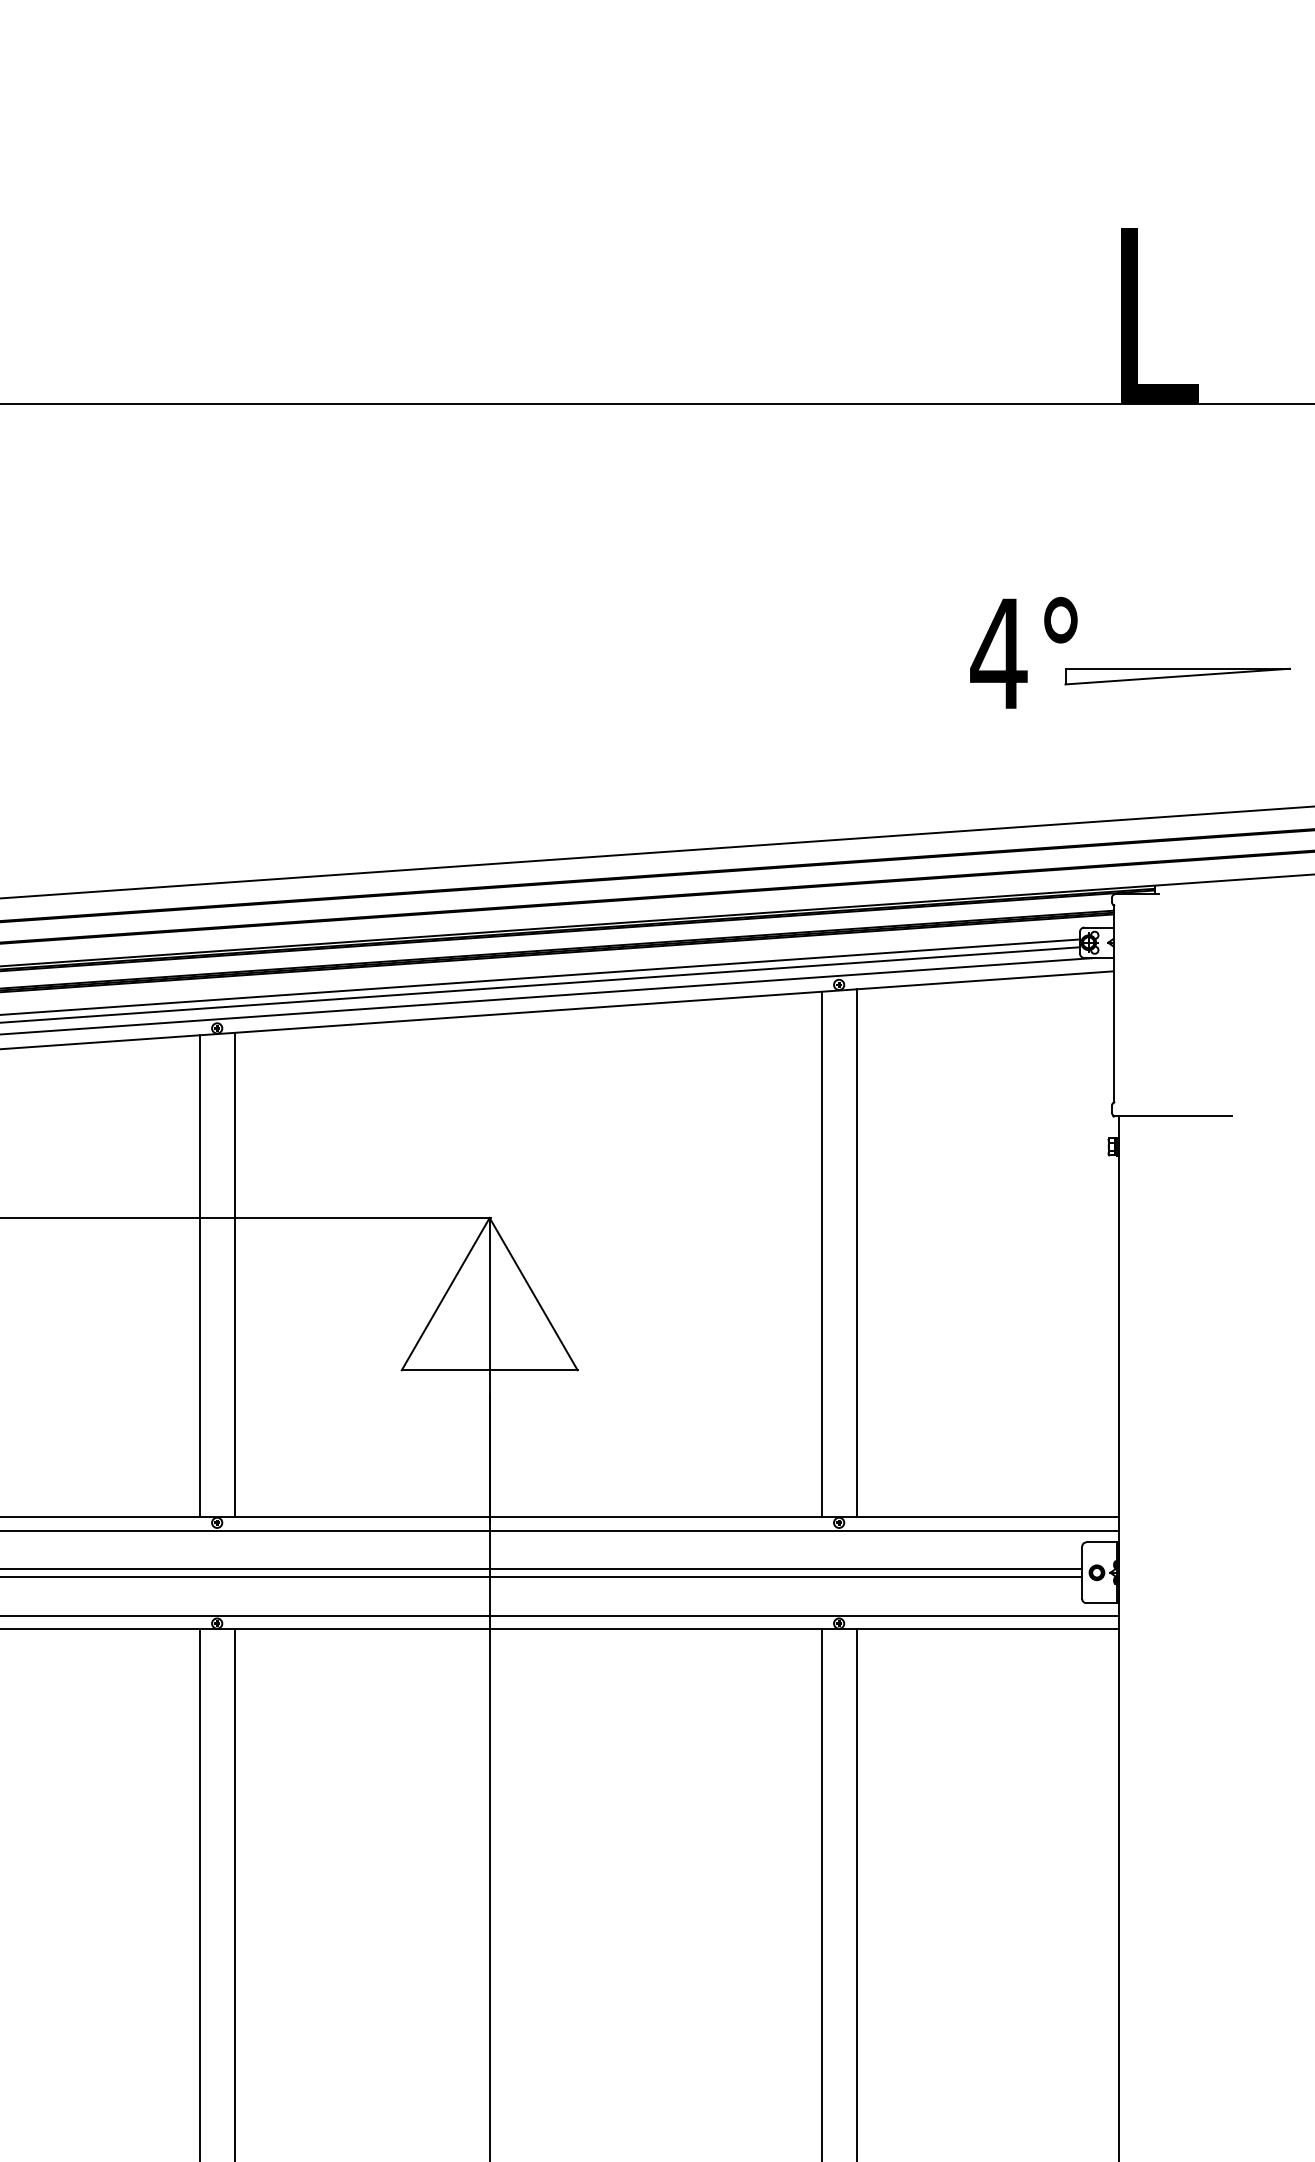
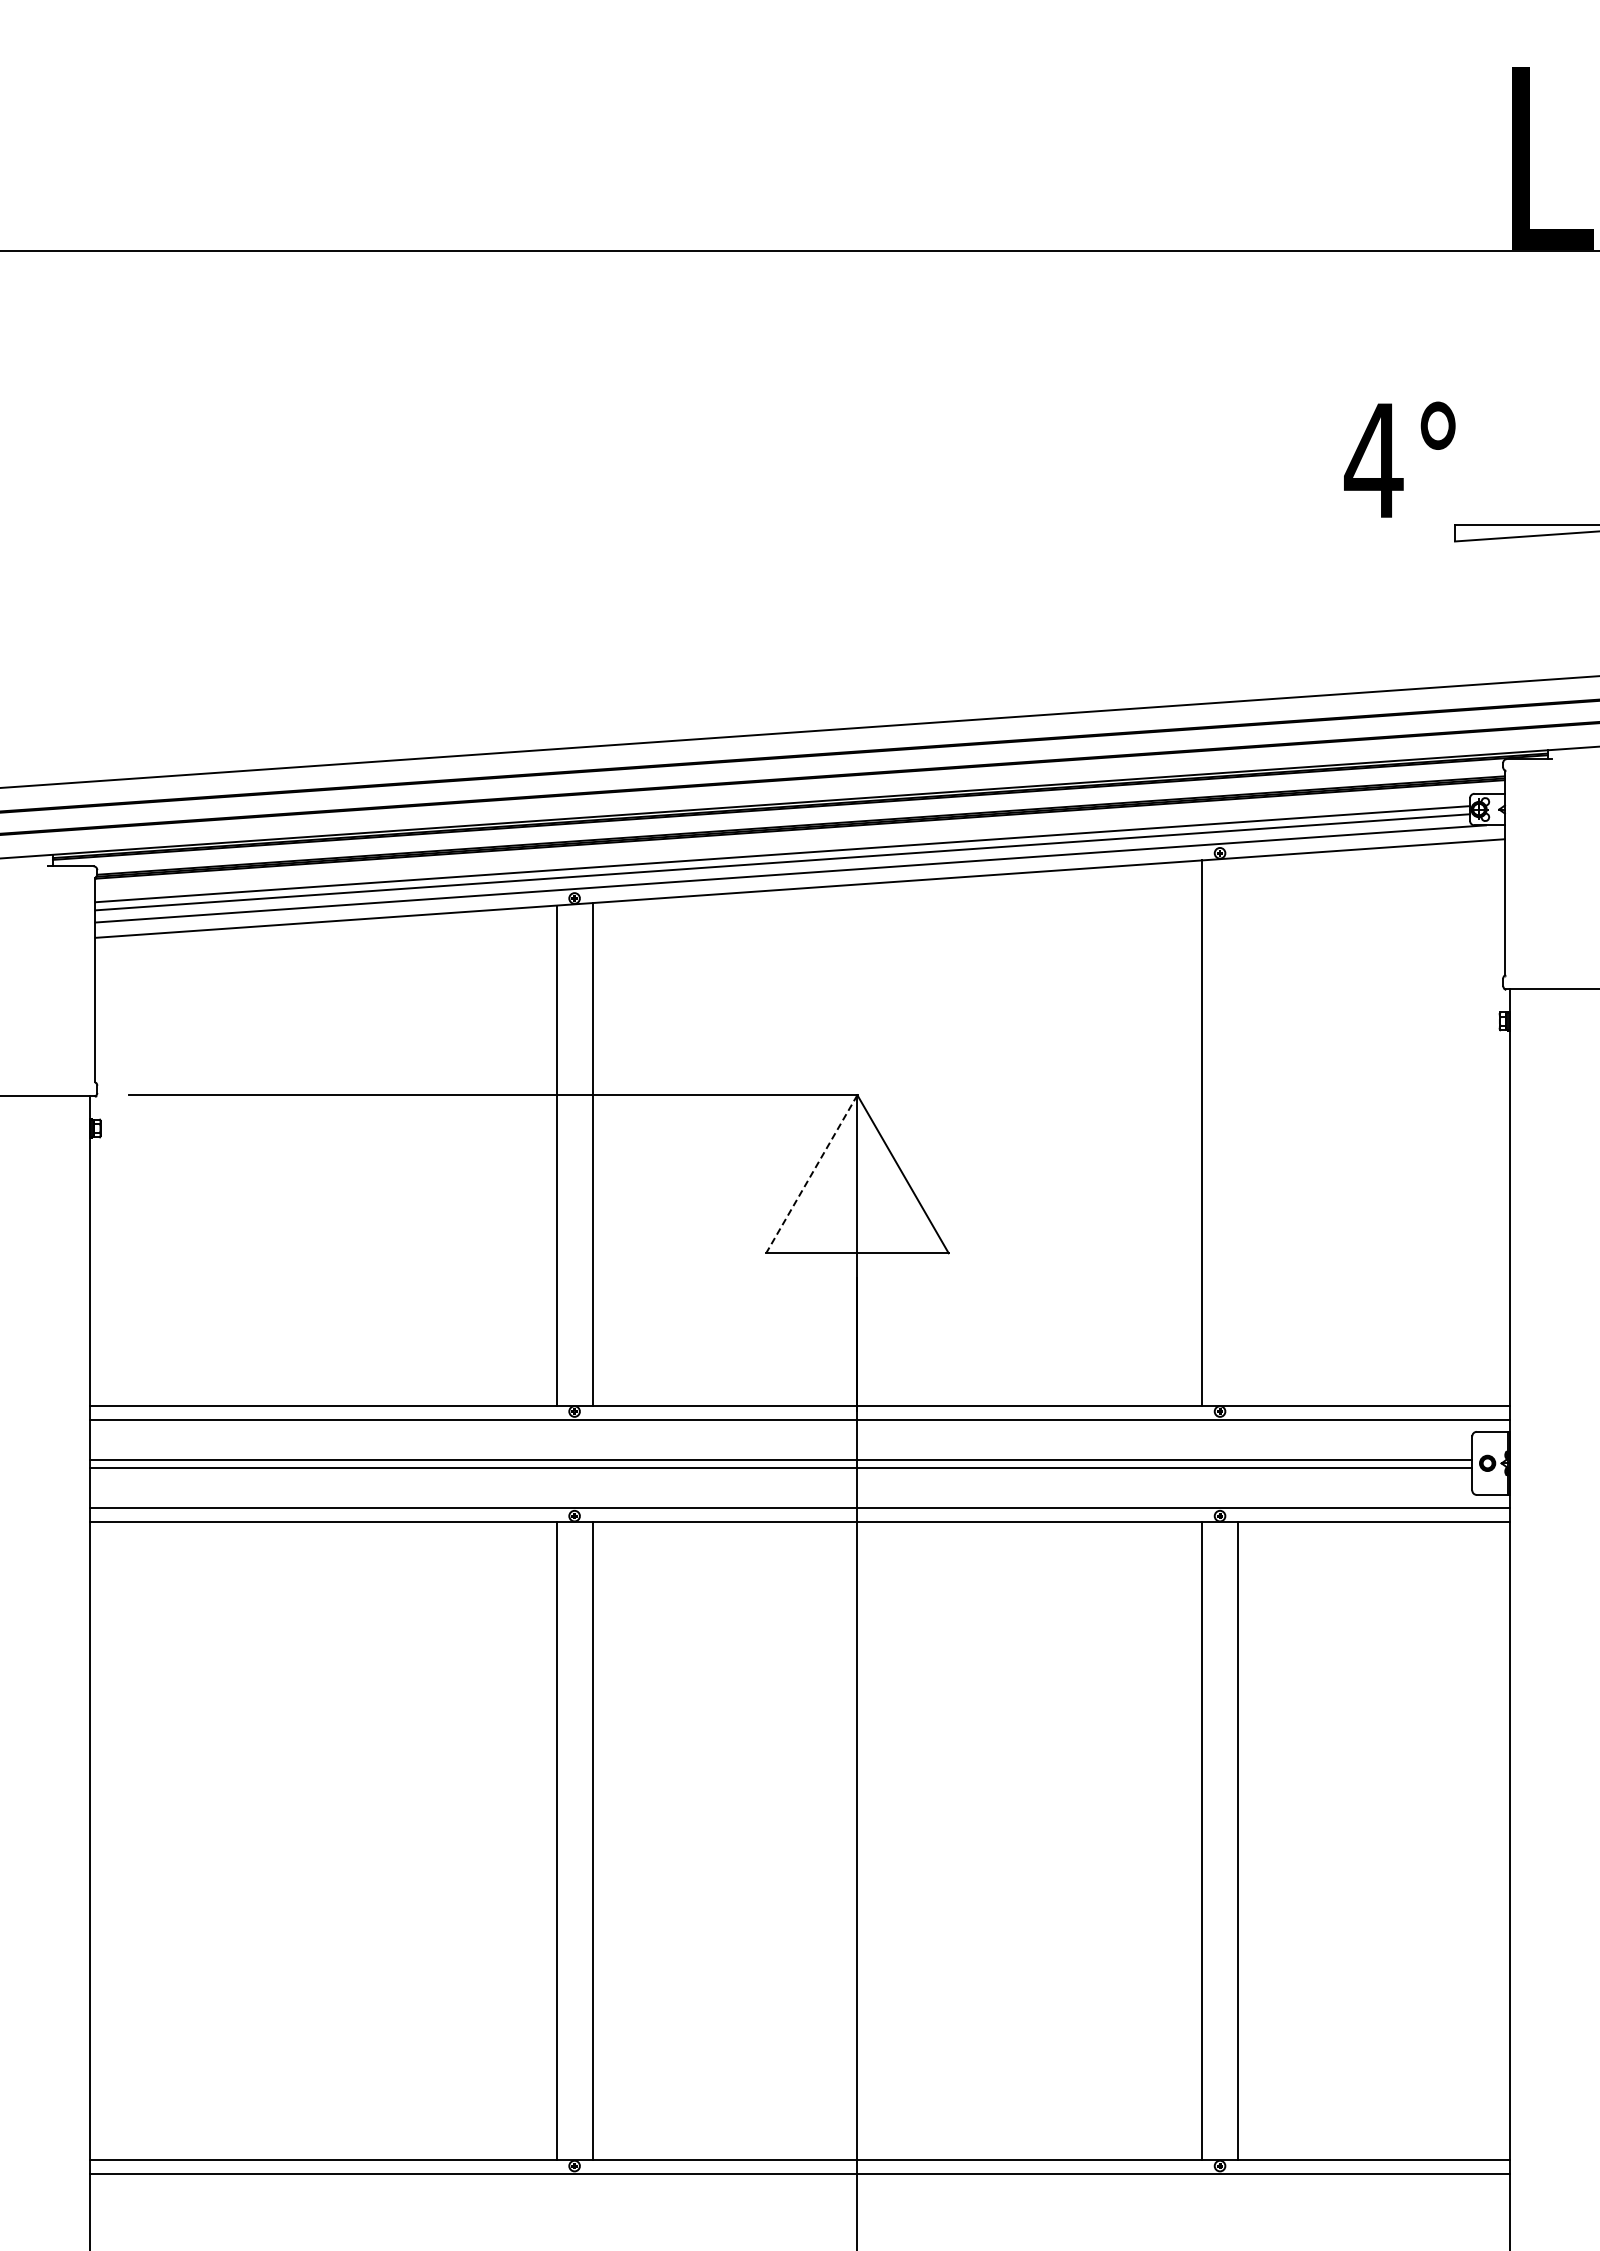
text: (1023, 652) -> (1399, 459), moved
line: (856, 1252) -> (1238, 1131), removed
line: (445, 1294) -> (811, 1174), solid -> dashed

